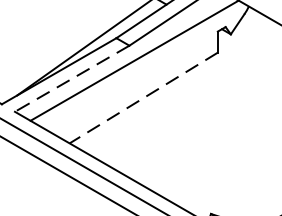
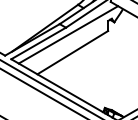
line: (71, 78) -> (38, 43), dashed -> solid
line: (143, 97) -> (72, 52), dashed -> solid

